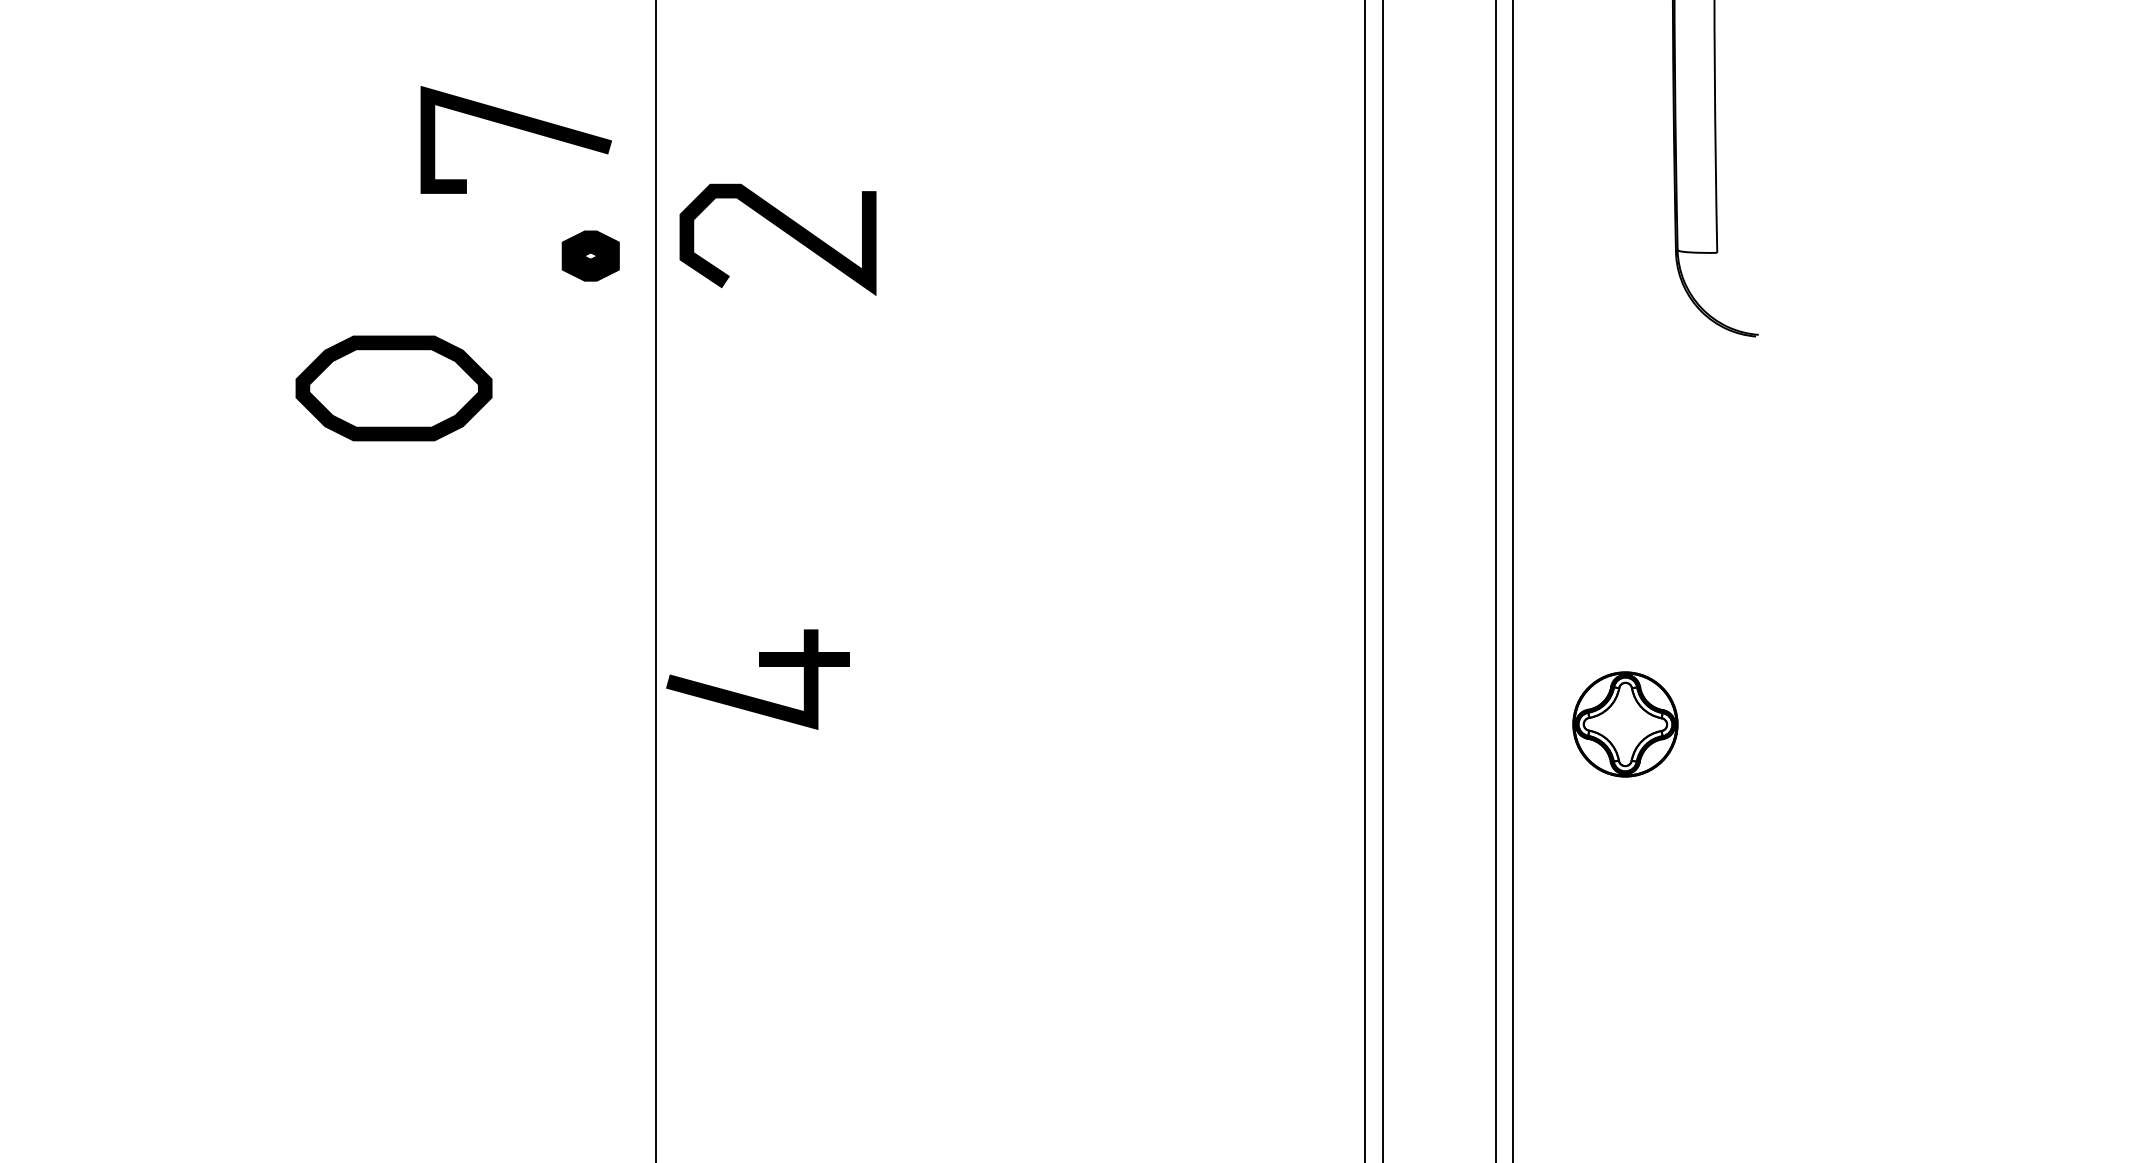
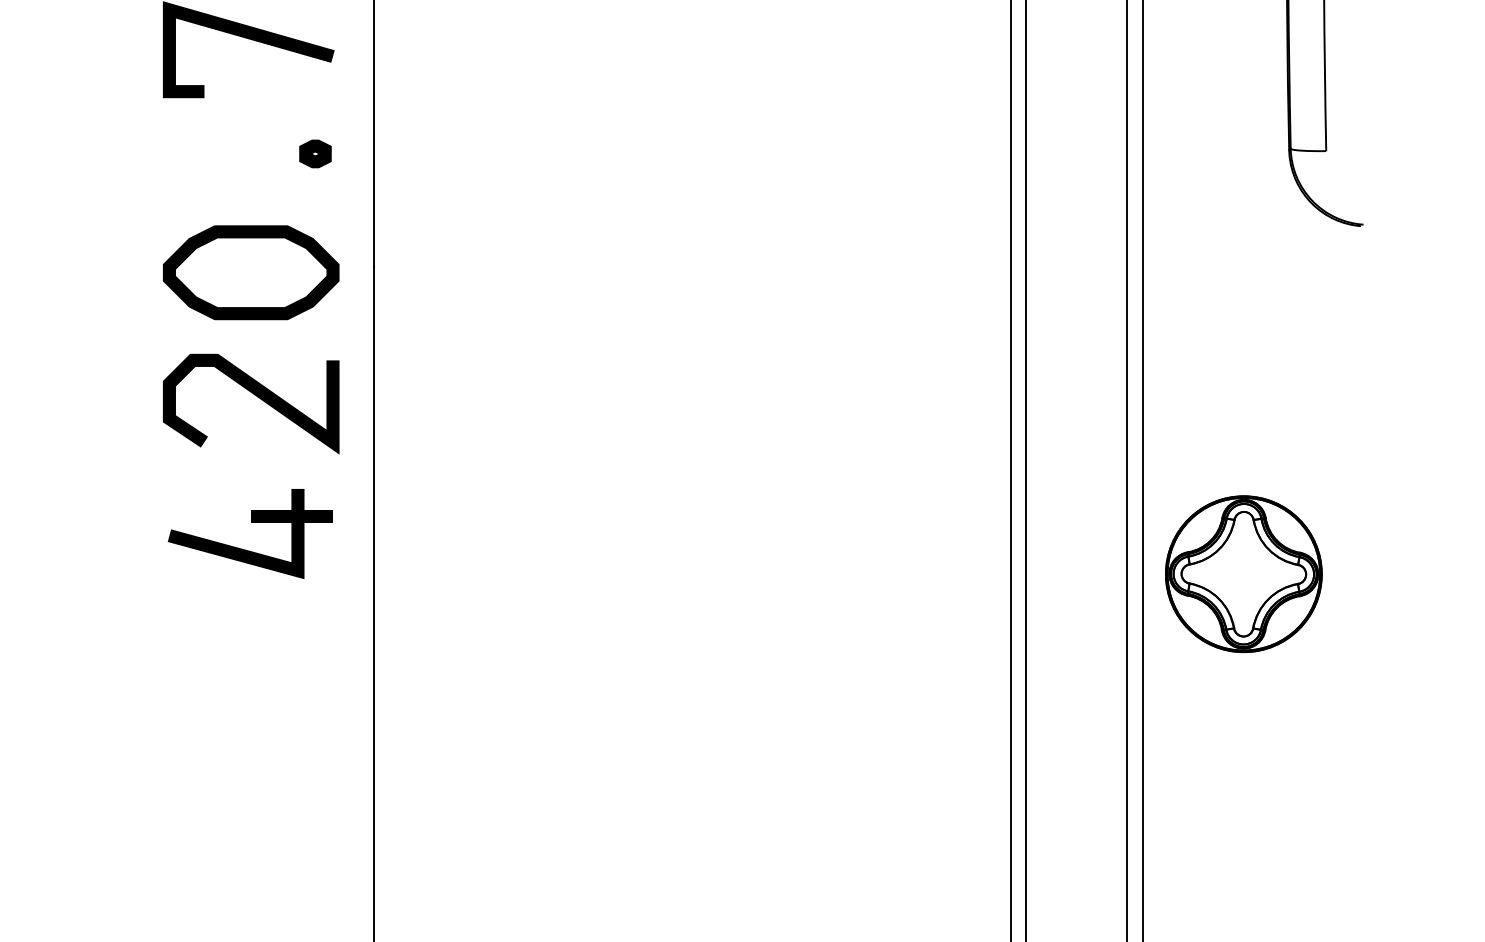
curve: (783, 231) -> (256, 396), moved
part: (590, 255) -> (315, 153), size x0.62
part: (393, 388) -> (250, 272), moved
part: (759, 666) -> (251, 522), moved
part: (1625, 724) -> (1243, 574), size x1.67

